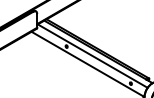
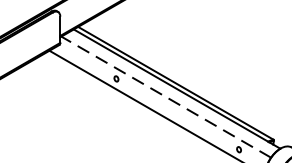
line: (92, 55) -> (165, 95), solid -> dashed

